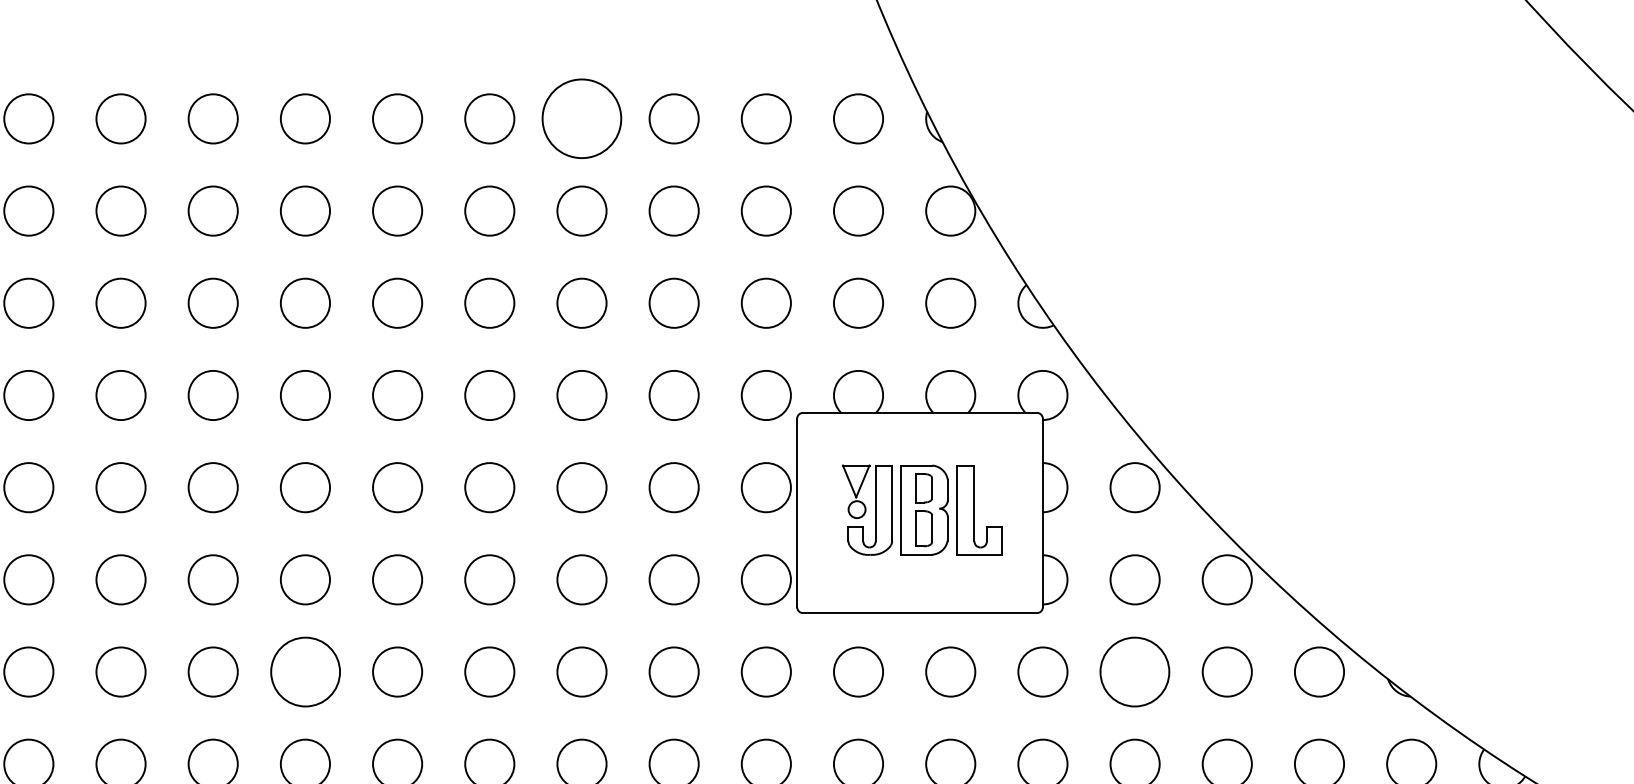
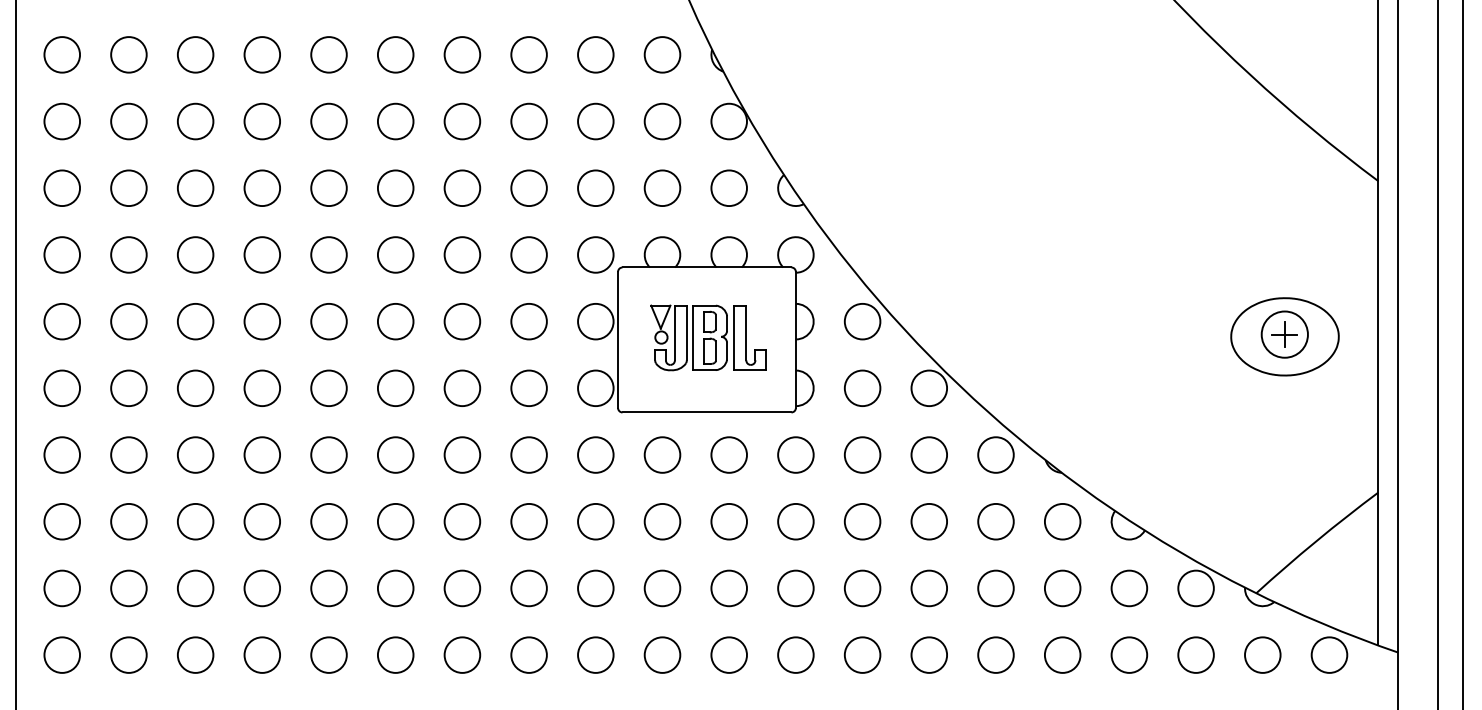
circle: (582, 118) -> (462, 54), size x0.62
circle: (304, 671) -> (261, 454), size x0.71
circle: (1134, 671) -> (862, 454), size x0.71

